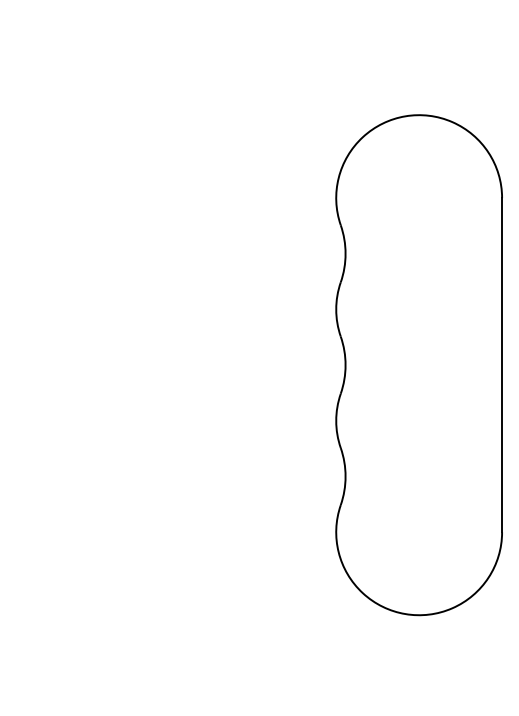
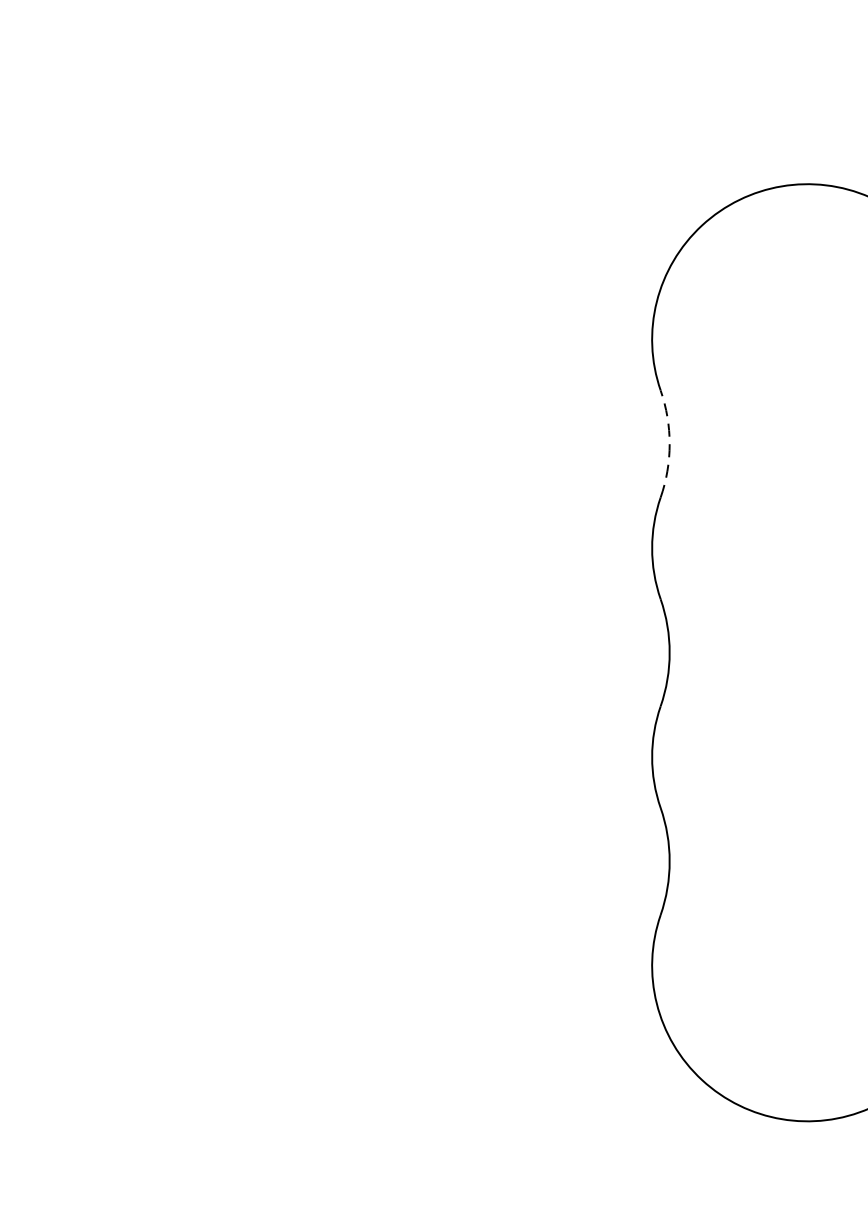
arc: (345, 253) -> (669, 443), solid -> dashed

